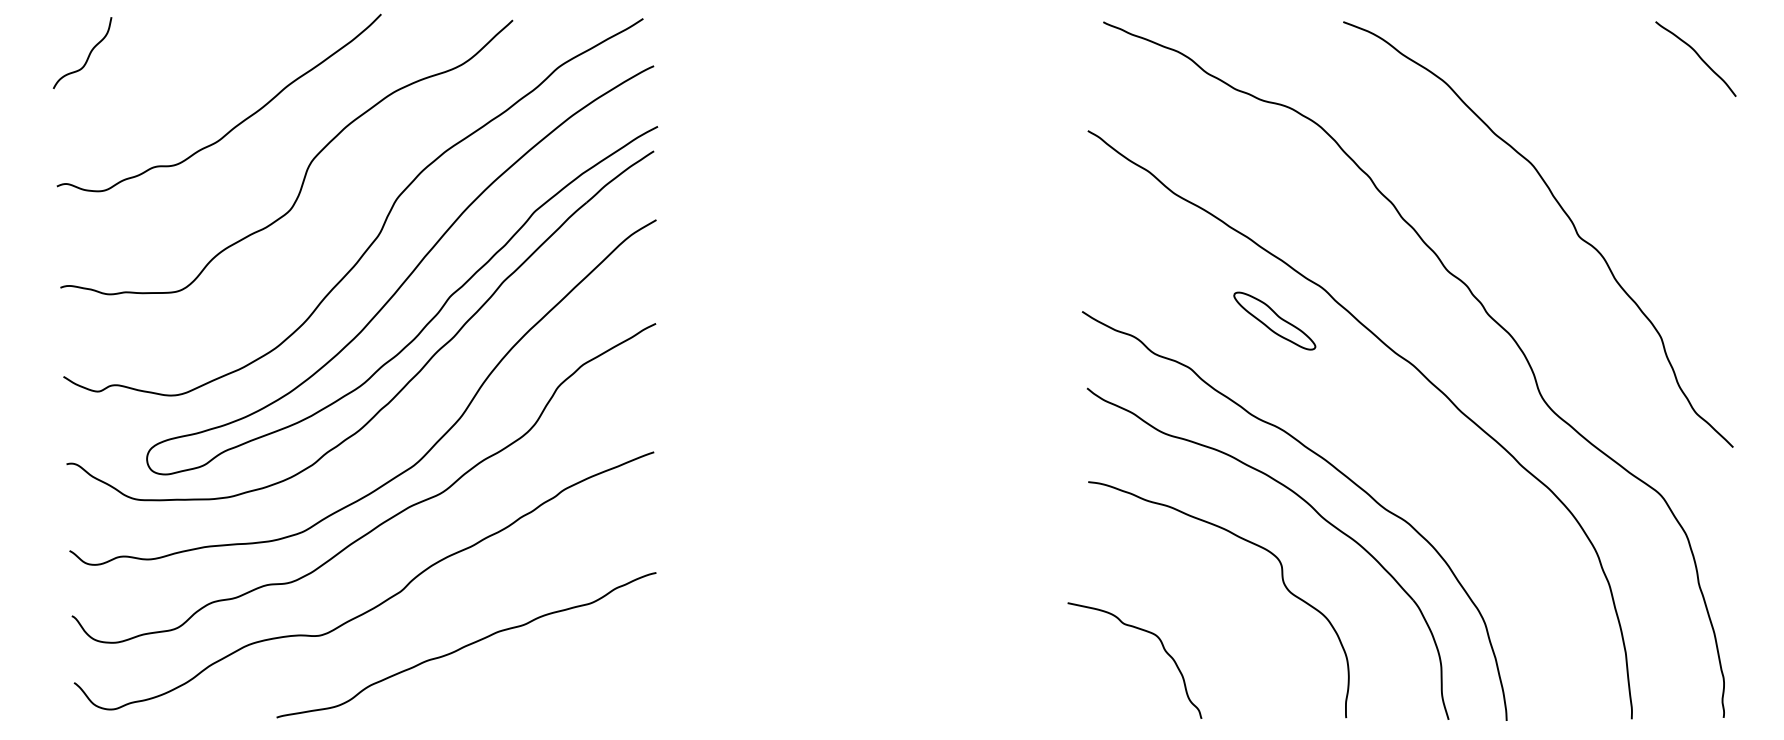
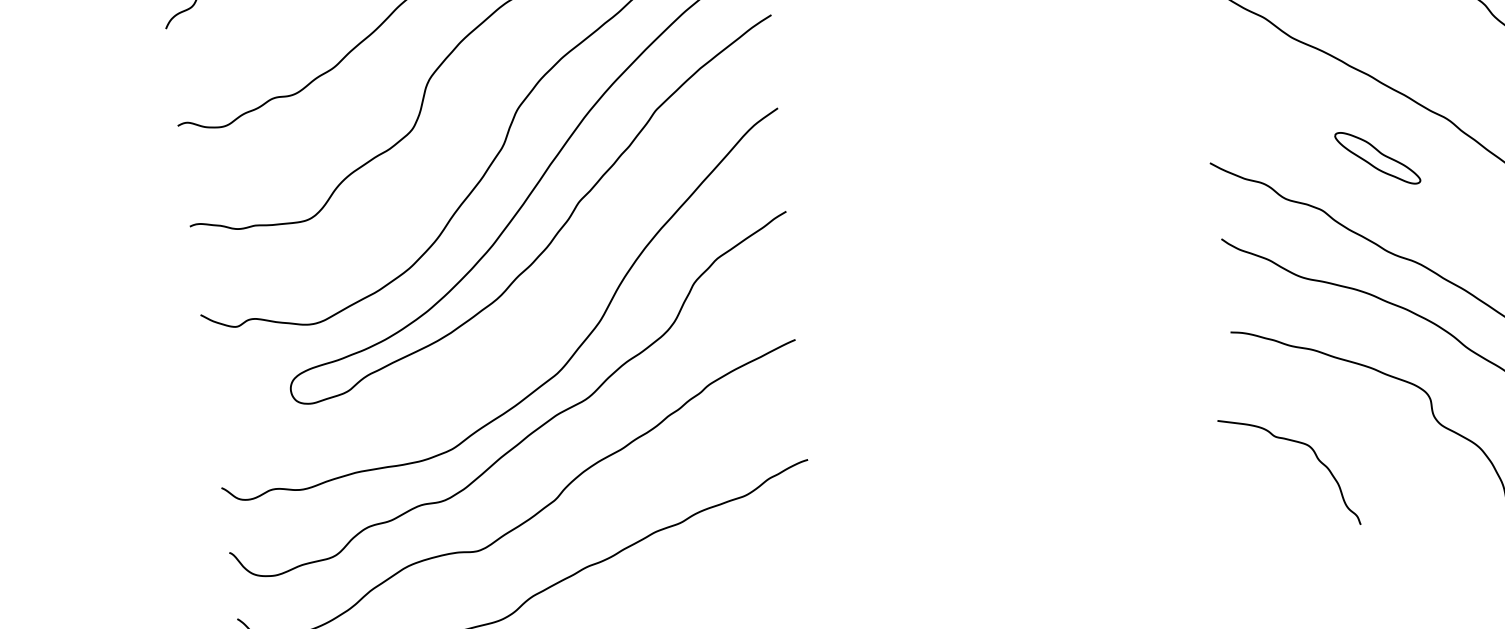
part: (1274, 320) -> (1377, 157), moved
part: (412, 377) -> (548, 285), removed
curve: (1146, 632) -> (1298, 443), moved

